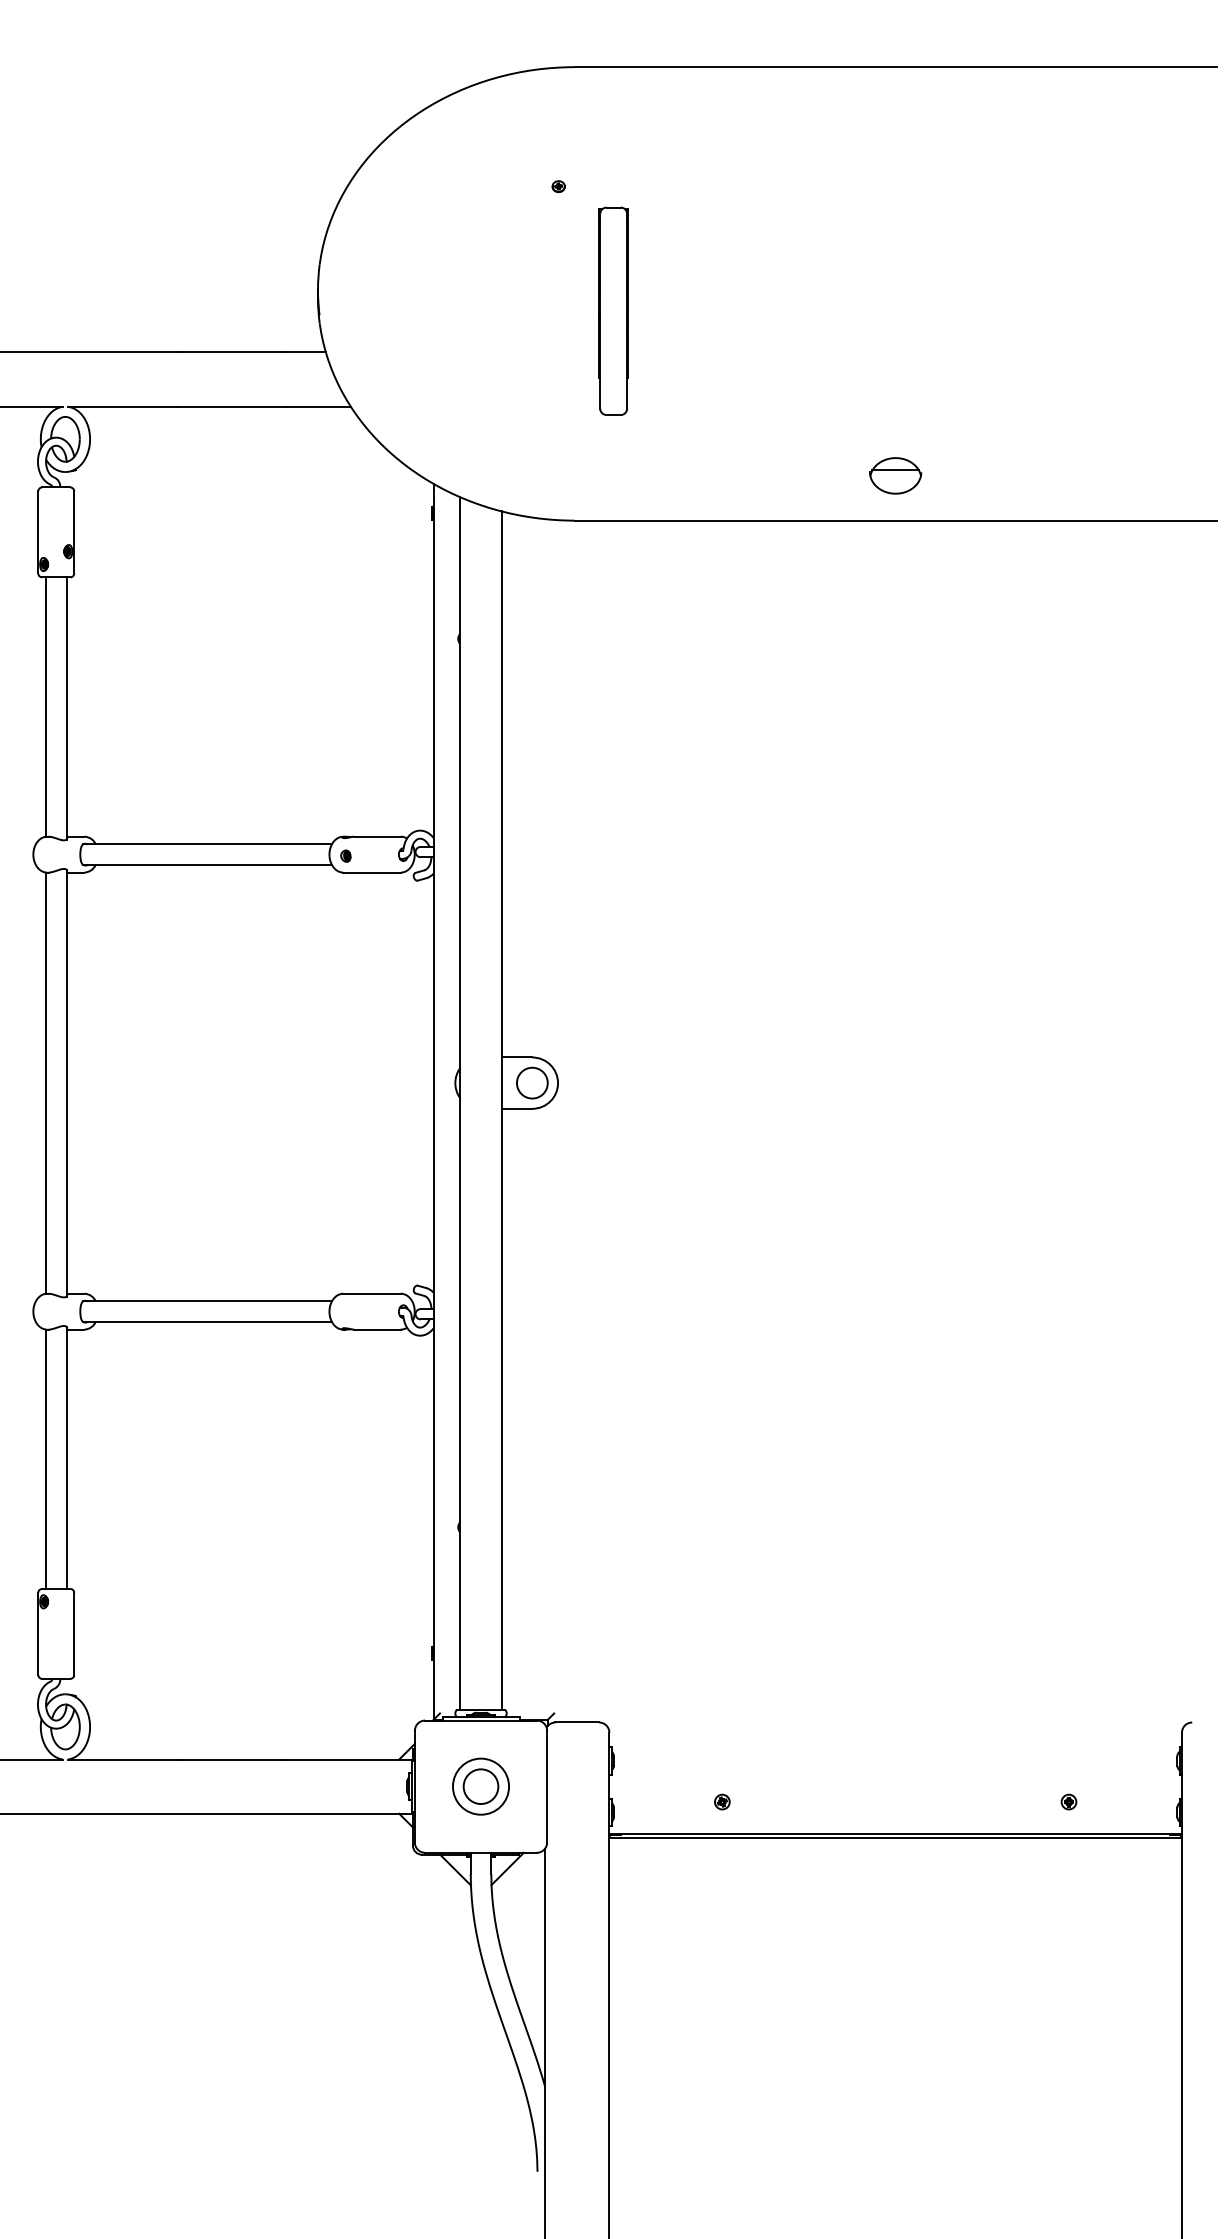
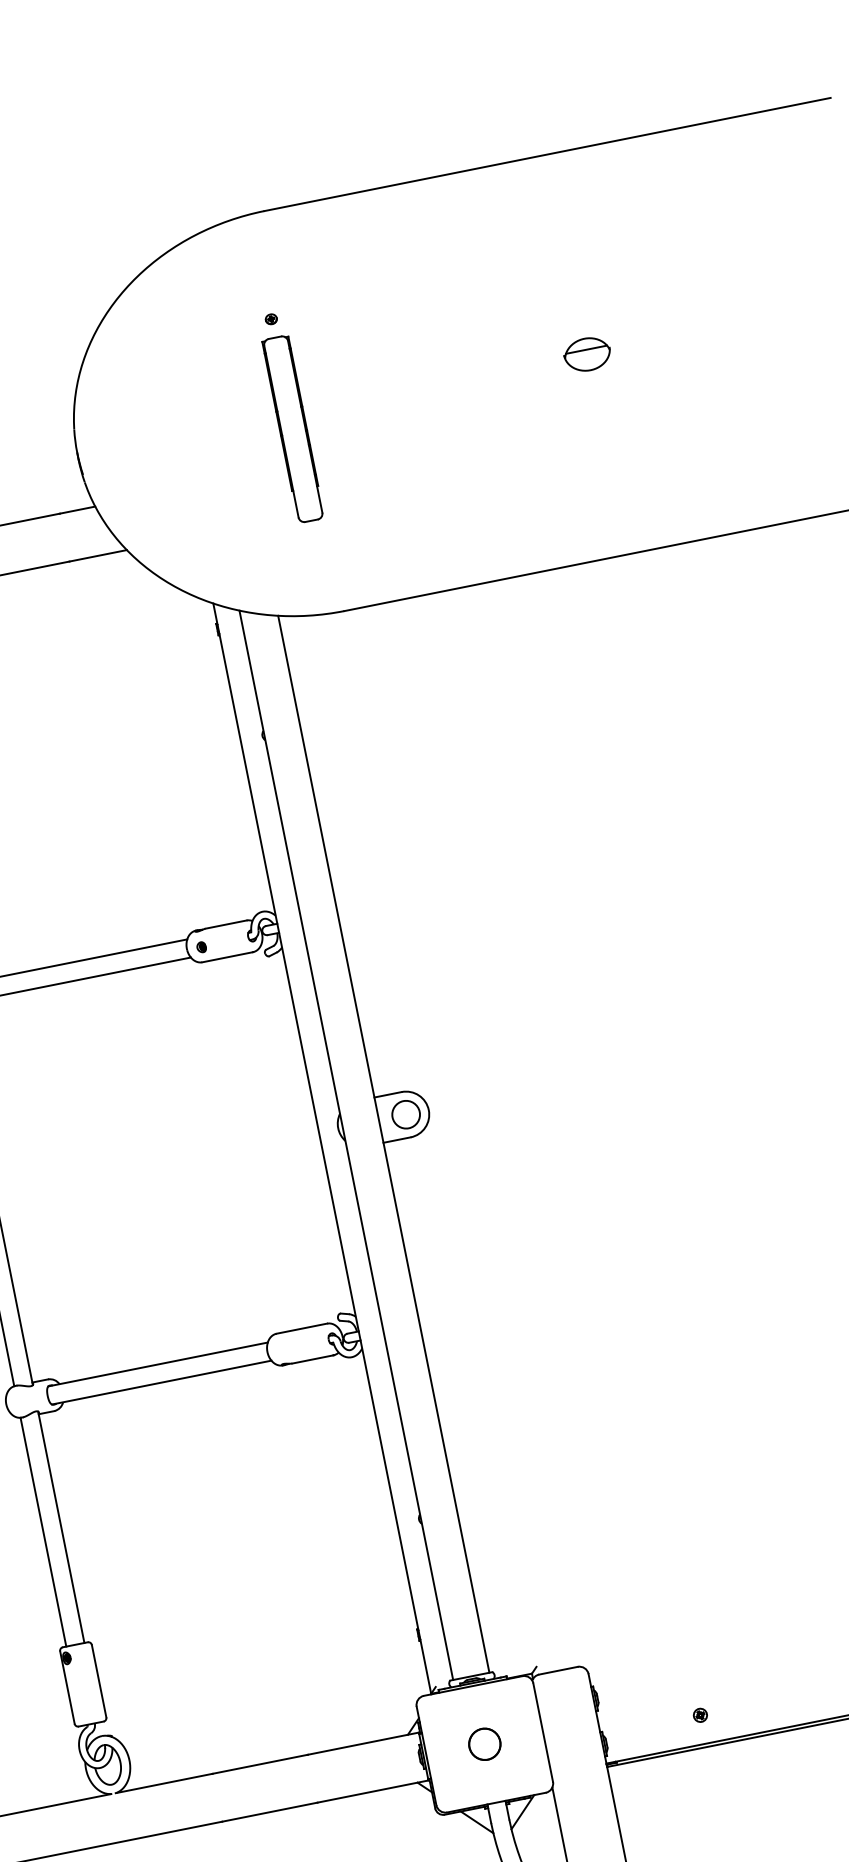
part: (613, 310) -> (293, 428), moved
part: (895, 475) -> (587, 354), moved
circle: (480, 1786) -> (484, 1744), size x0.62

